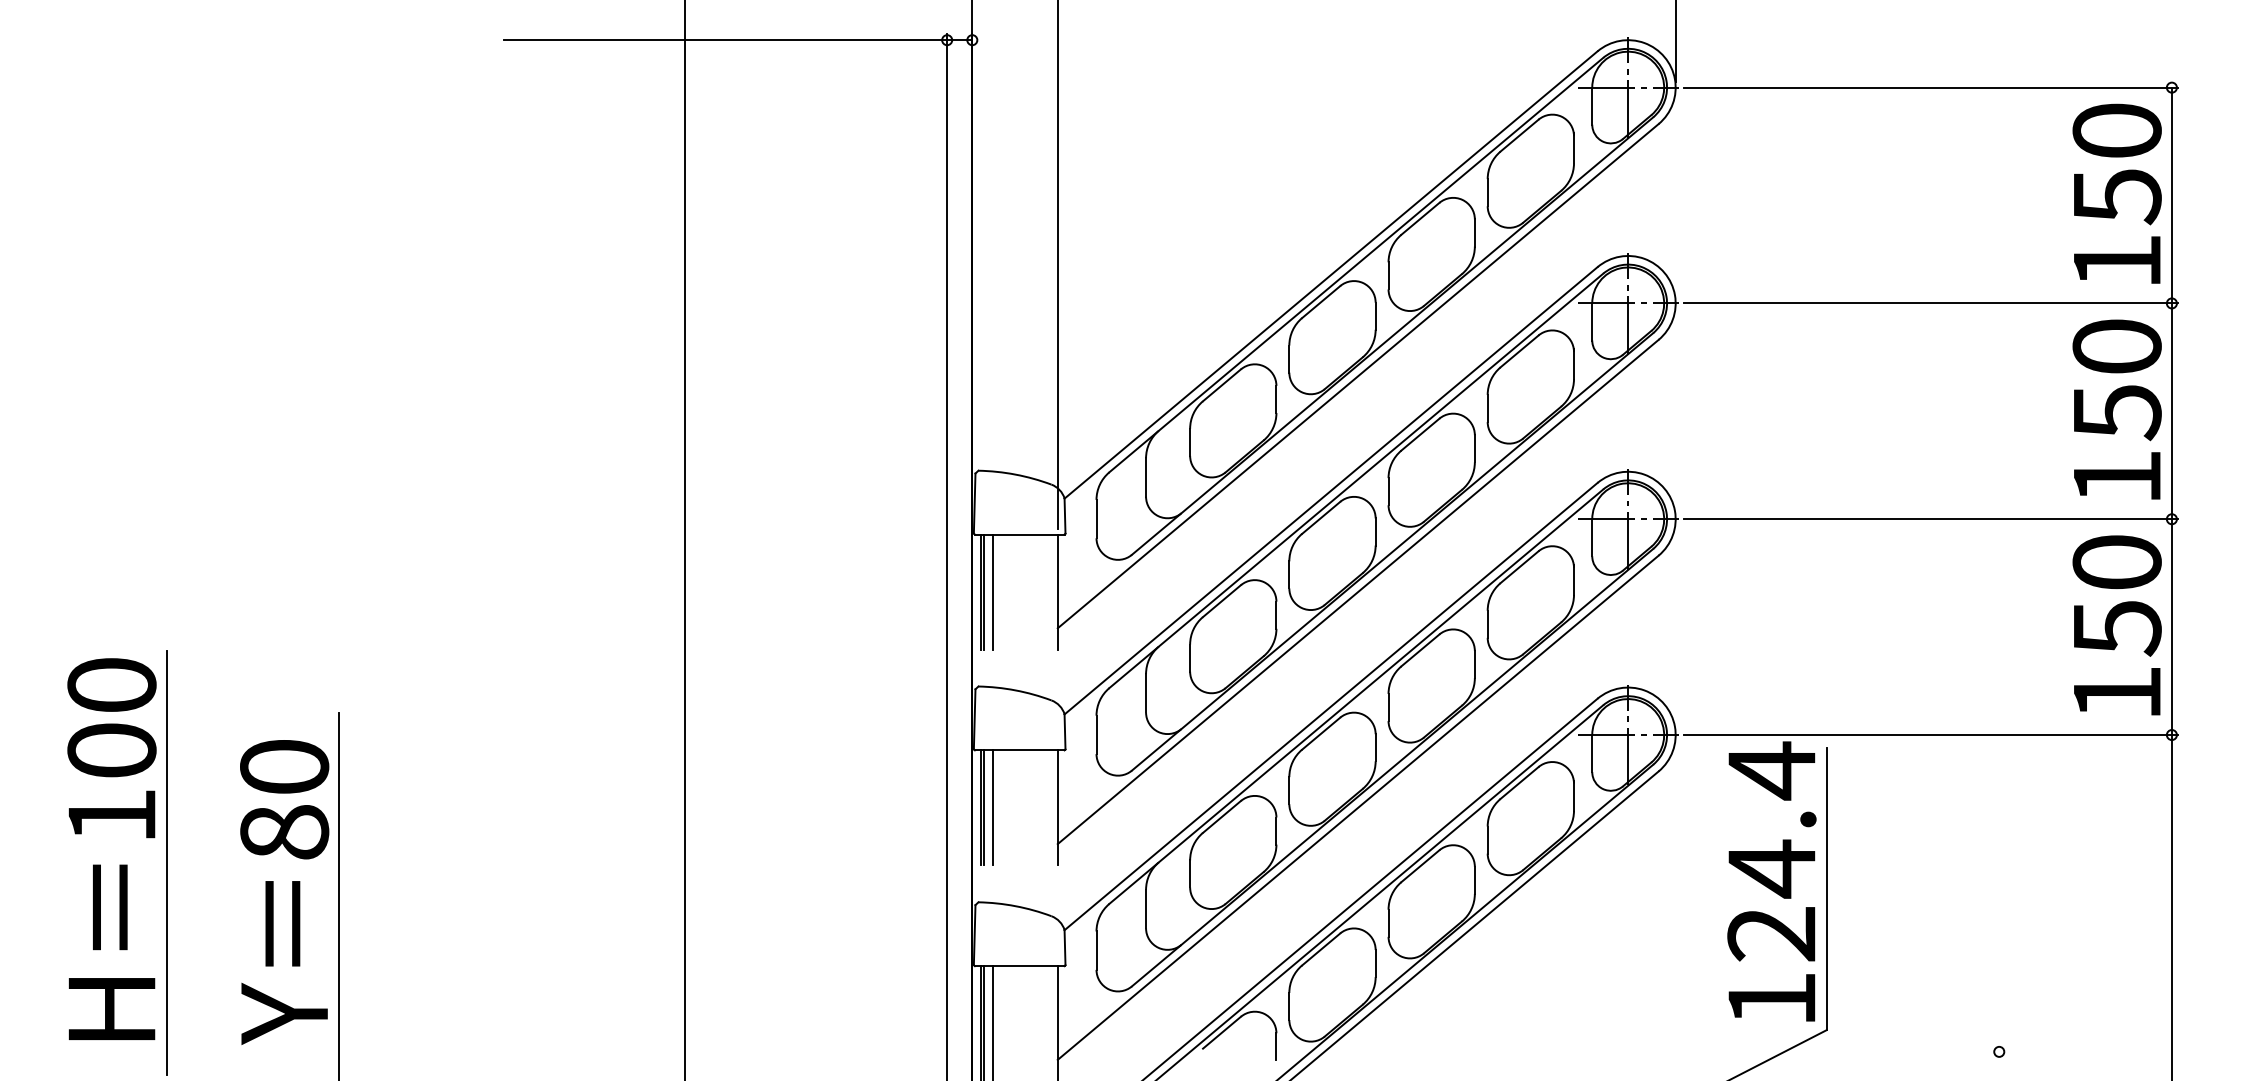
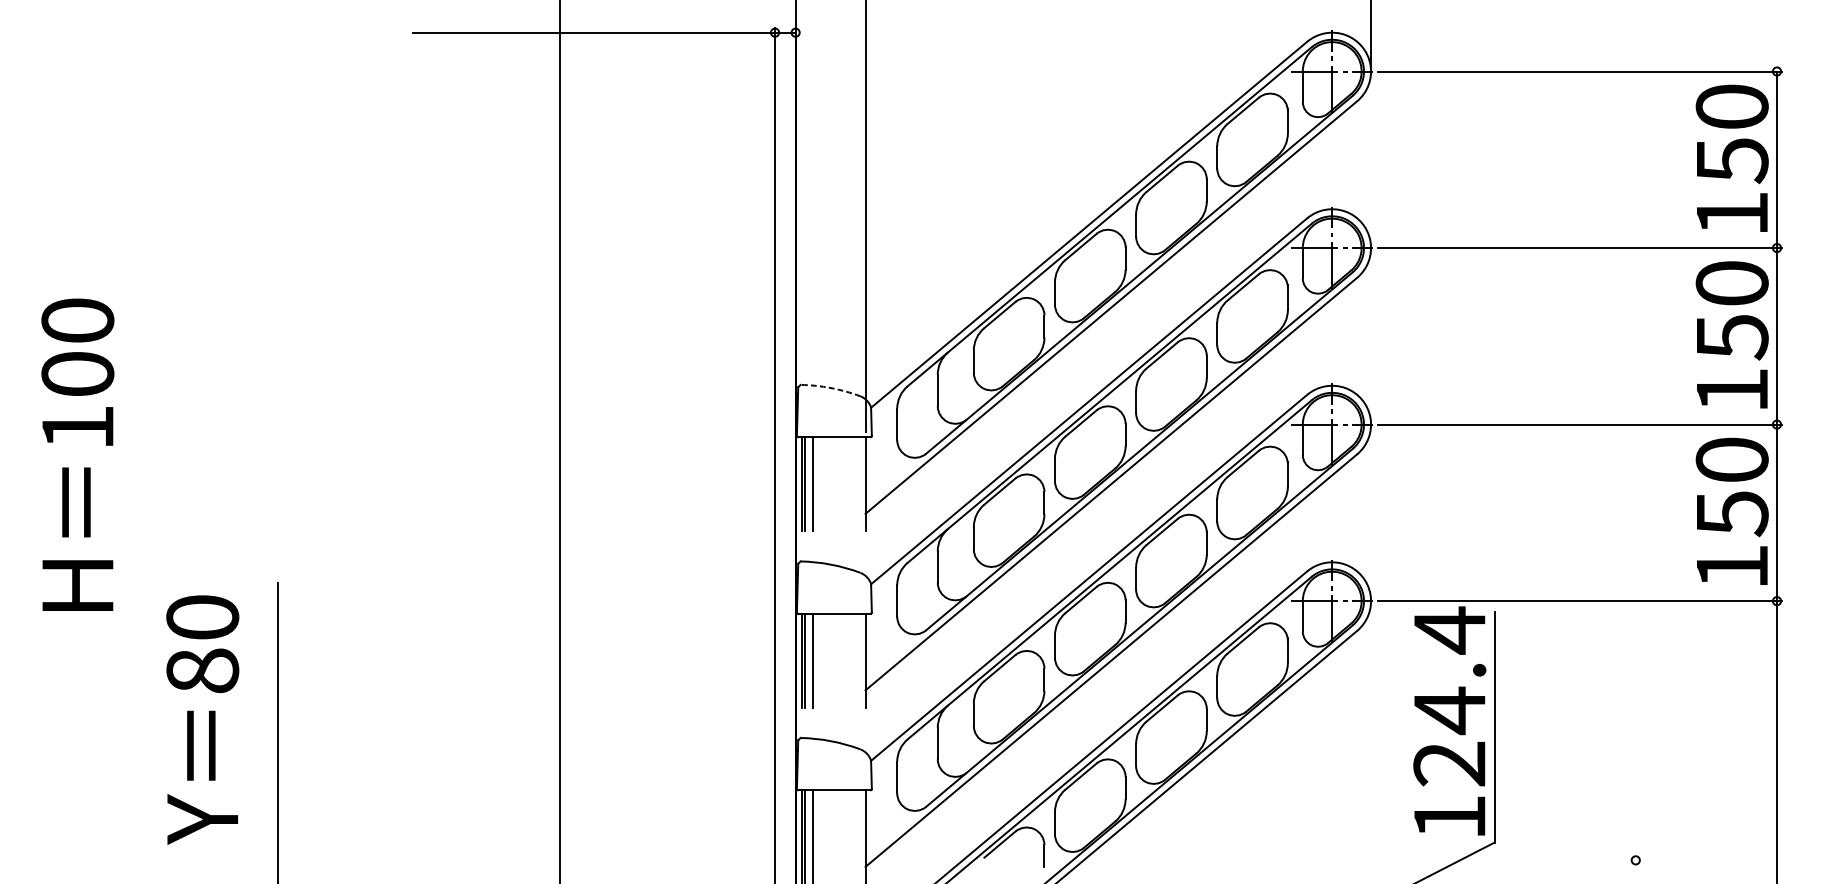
arc: (1015, 474) -> (830, 388), solid -> dashed
text: (111, 848) -> (77, 454), moved
line: (166, 862) -> (136, 705), removed
text: (284, 892) -> (202, 720), moved

